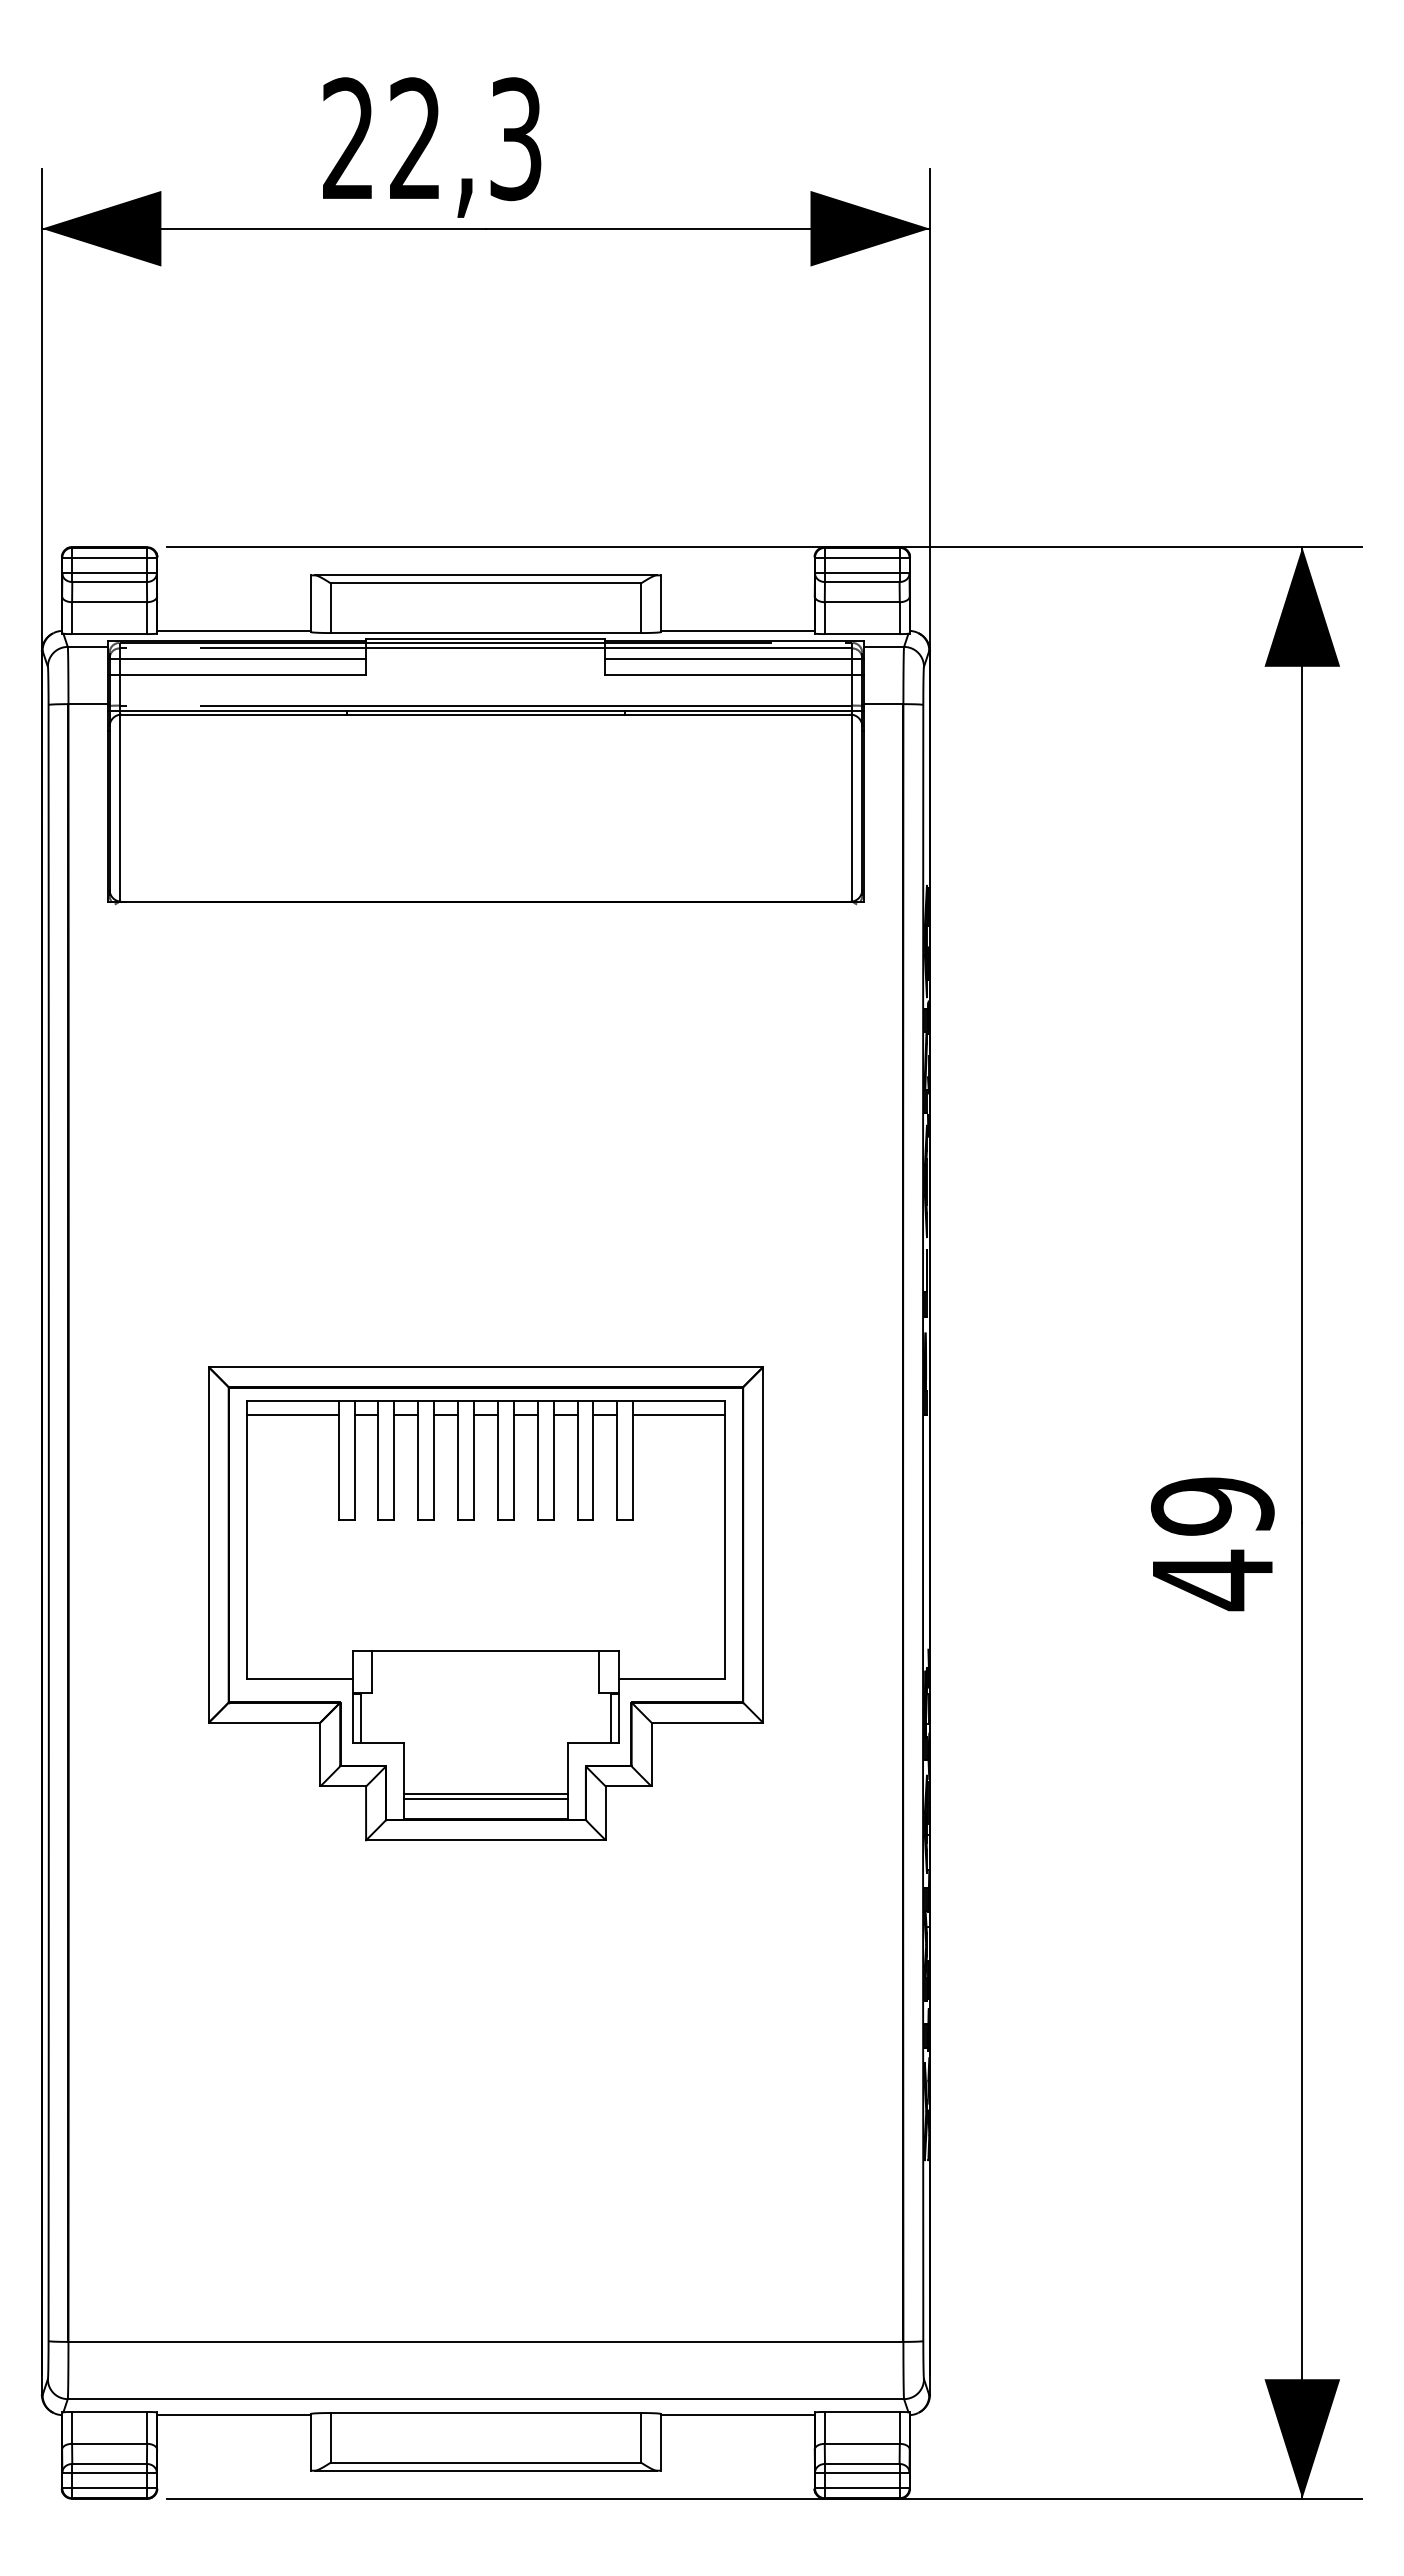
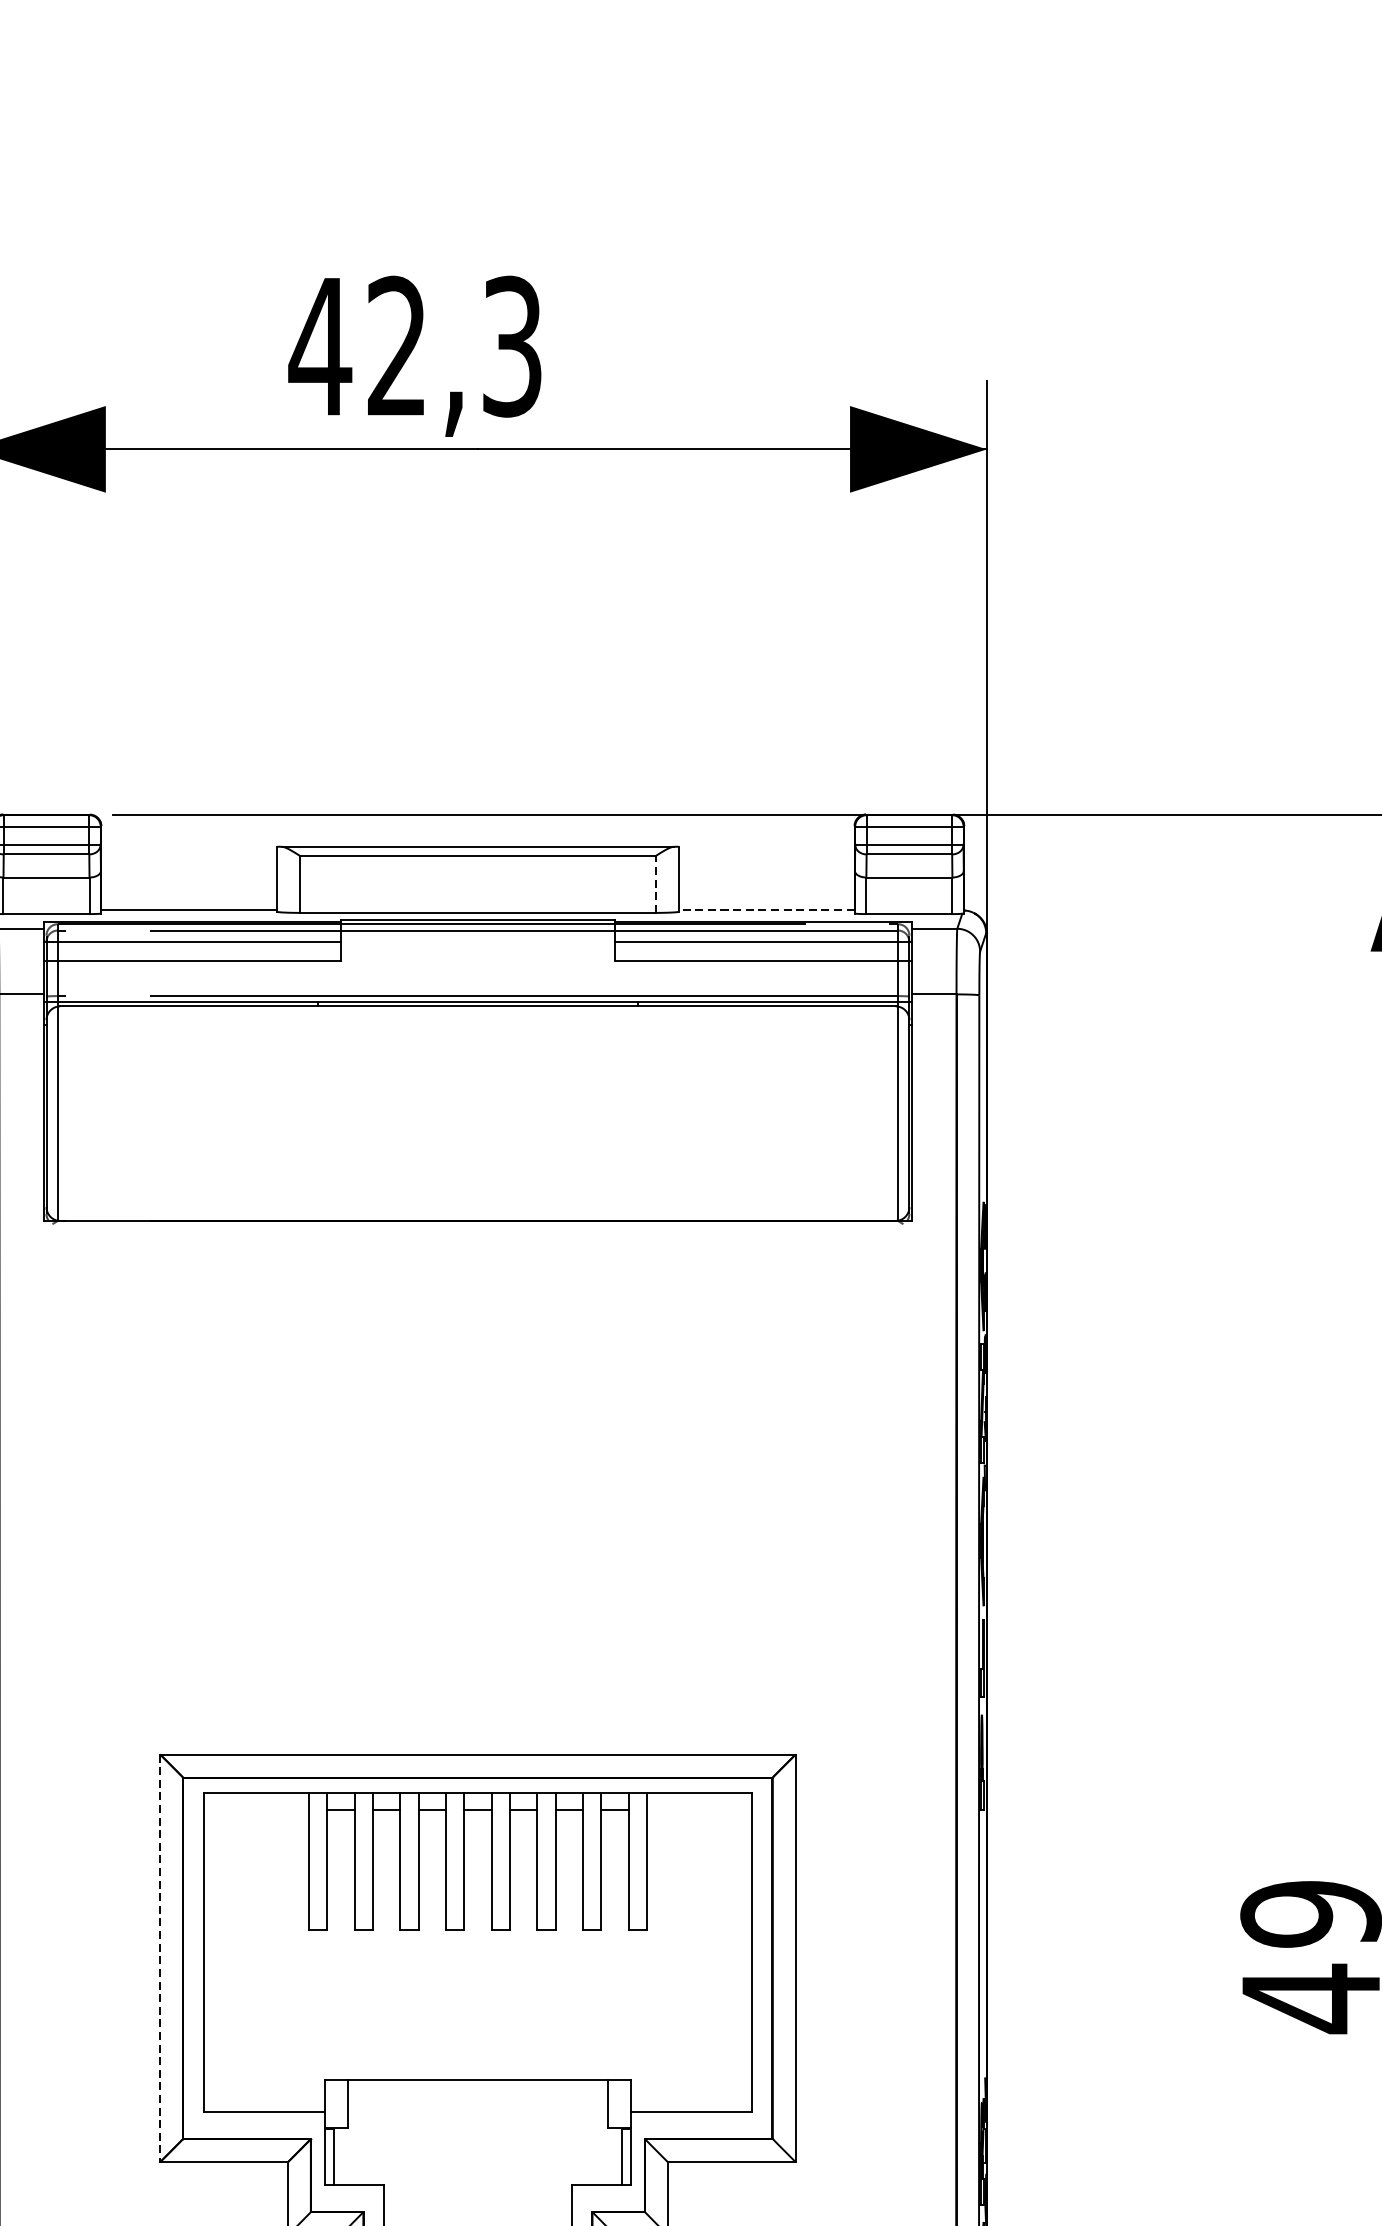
text: (348, 137) -> (320, 344), 22,3 -> 42,3
line: (641, 608) -> (656, 884), solid -> dashed
line: (737, 630) -> (766, 909), solid -> dashed
line: (292, 1415) -> (256, 1809), removed
line: (678, 1415) -> (698, 1809), removed
line: (208, 1544) -> (159, 1957), solid -> dashed

